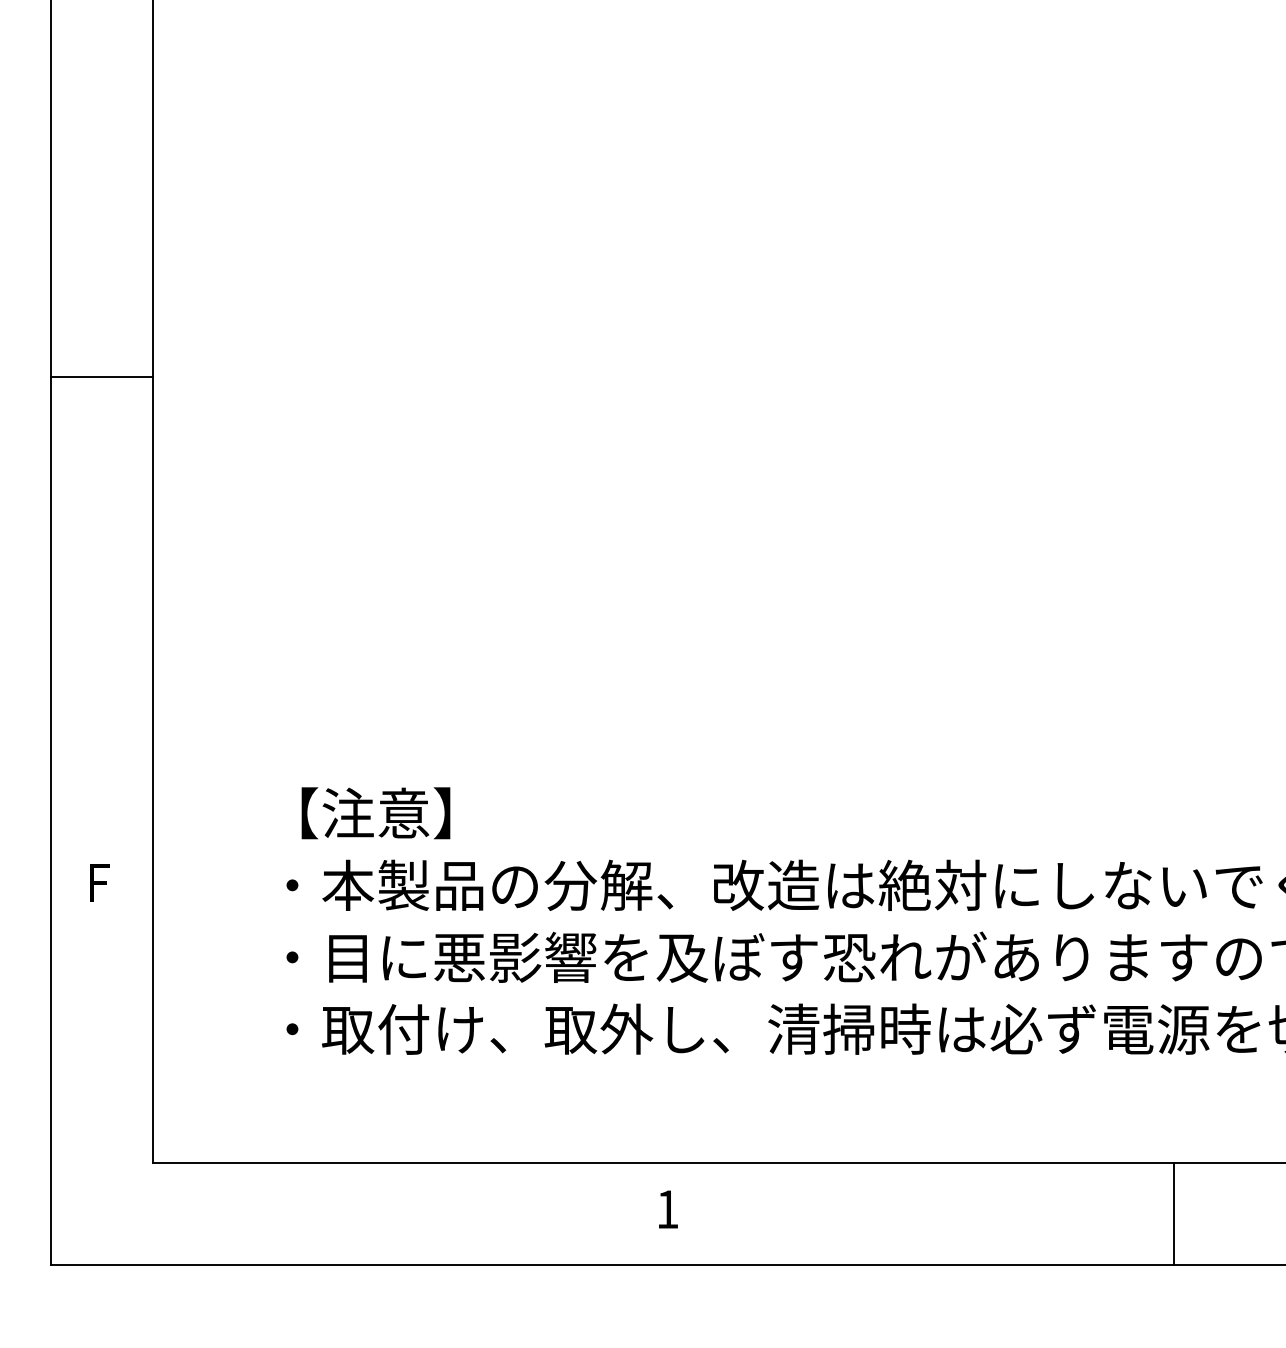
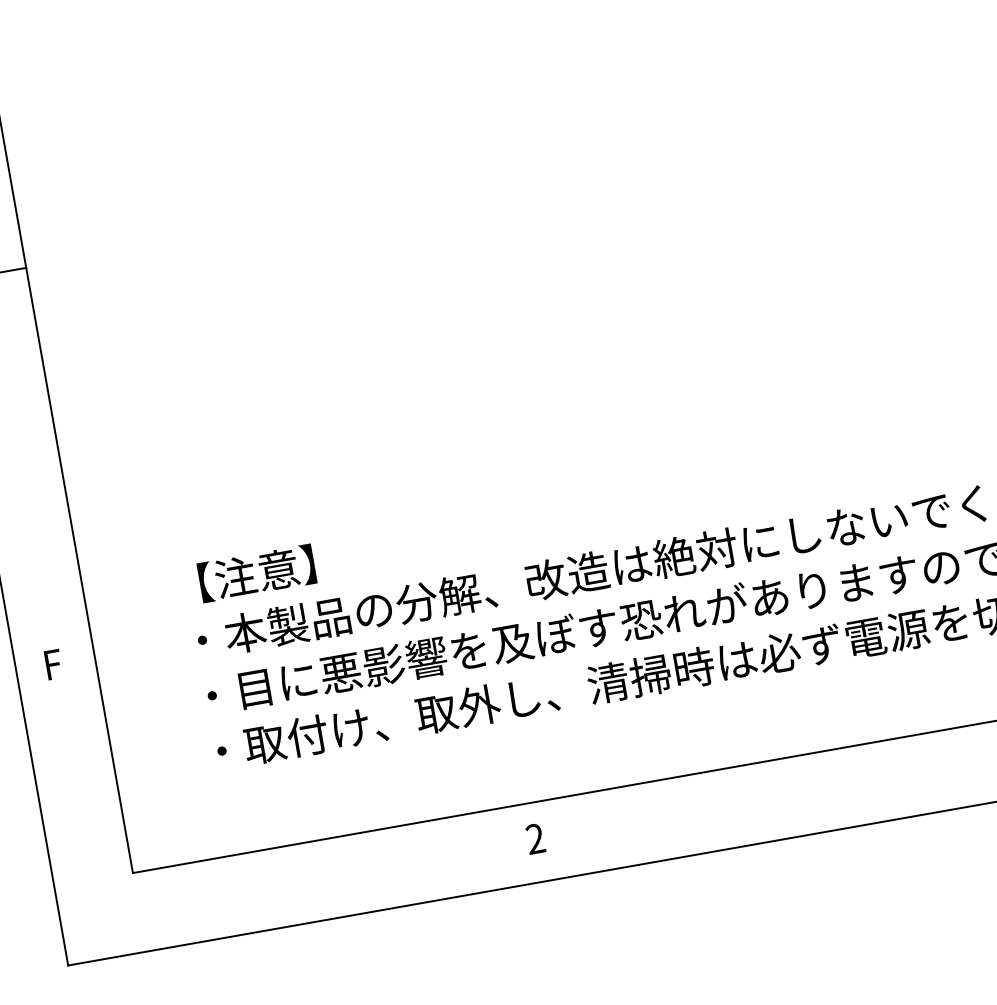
text: (667, 1209) -> (535, 839), 1 -> 2
line: (1173, 1214) -> (925, 774), removed

